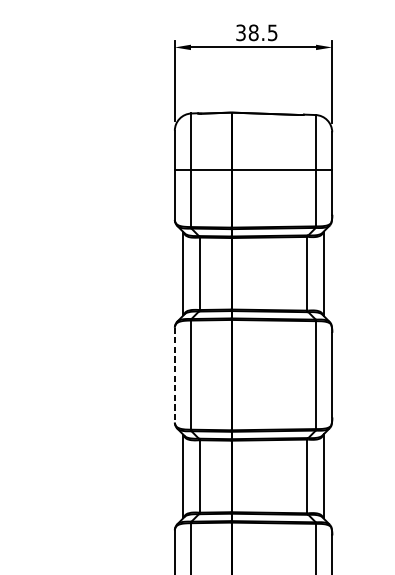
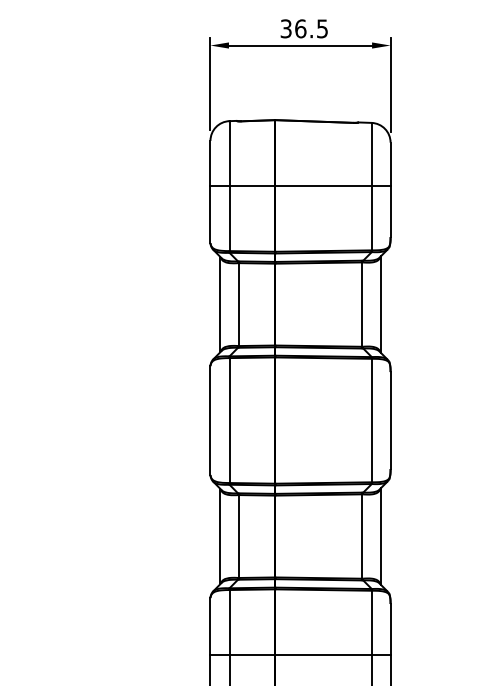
text: (253, 32) -> (300, 28), 38.5 -> 36.5
line: (174, 375) -> (210, 421), dashed -> solid

